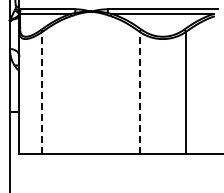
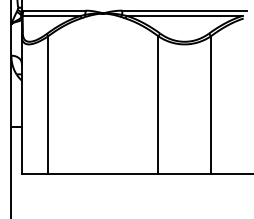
line: (42, 92) -> (48, 104), dashed -> solid
line: (139, 92) -> (158, 104), dashed -> solid

